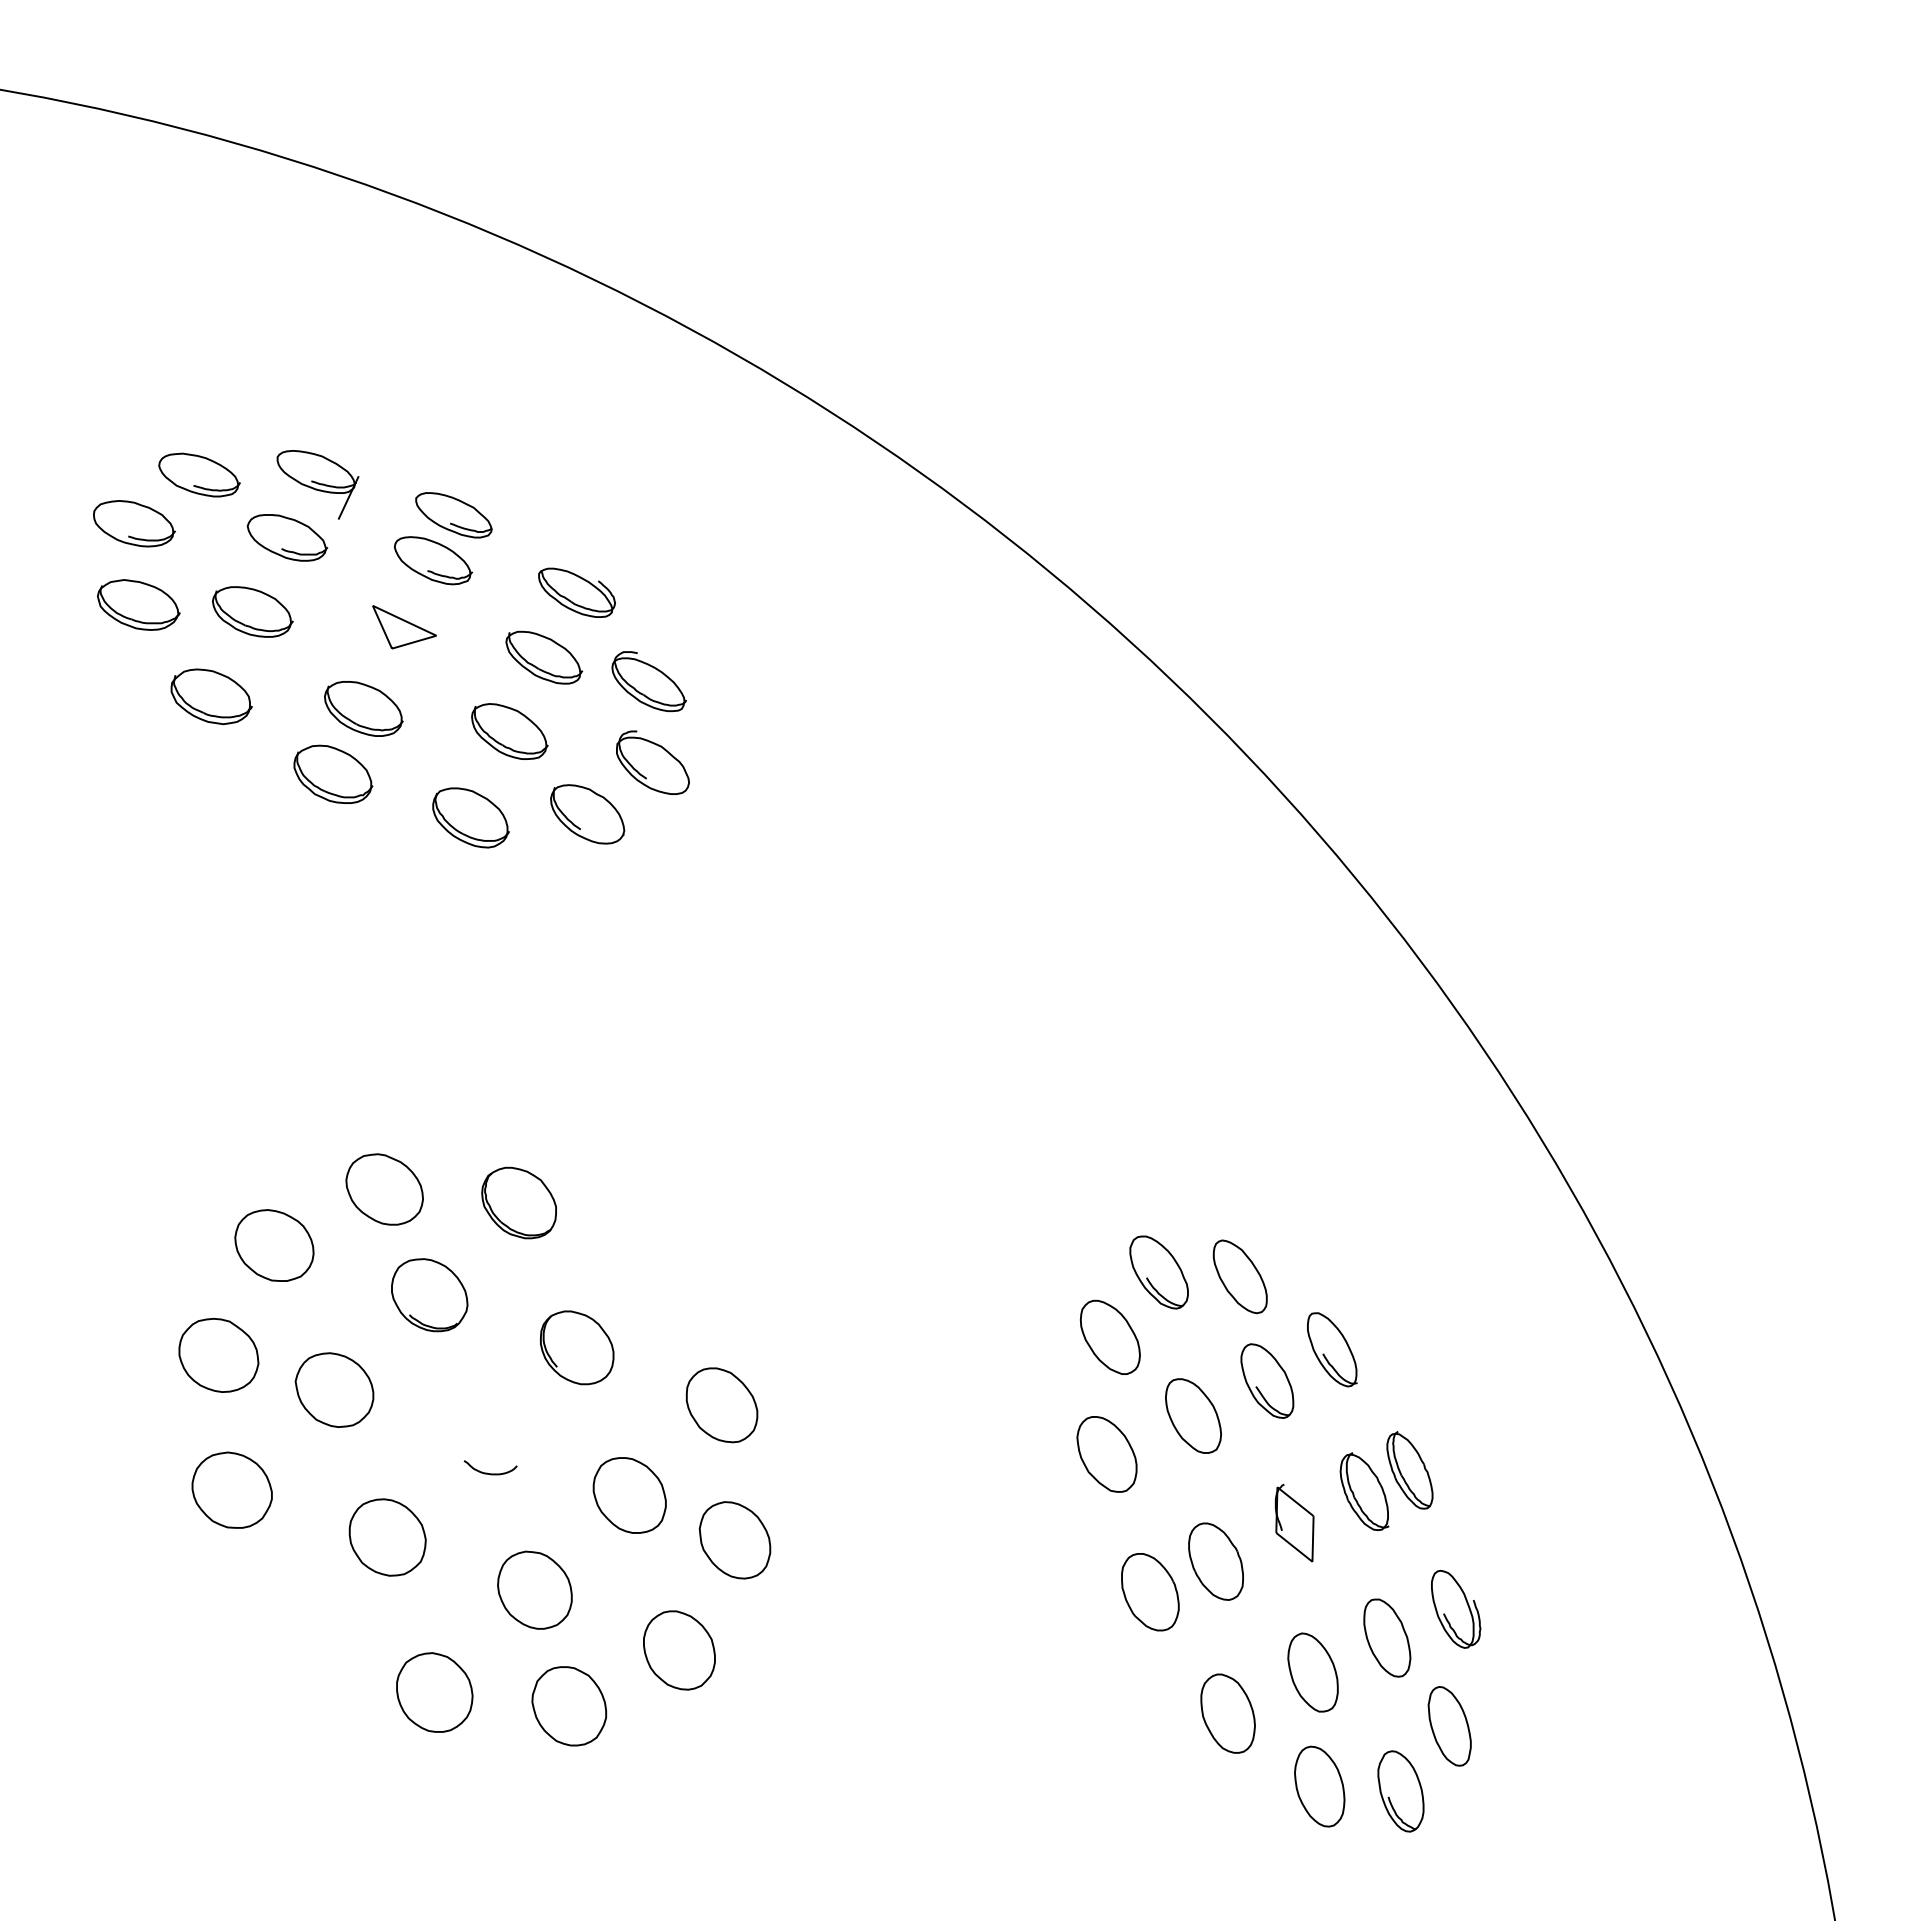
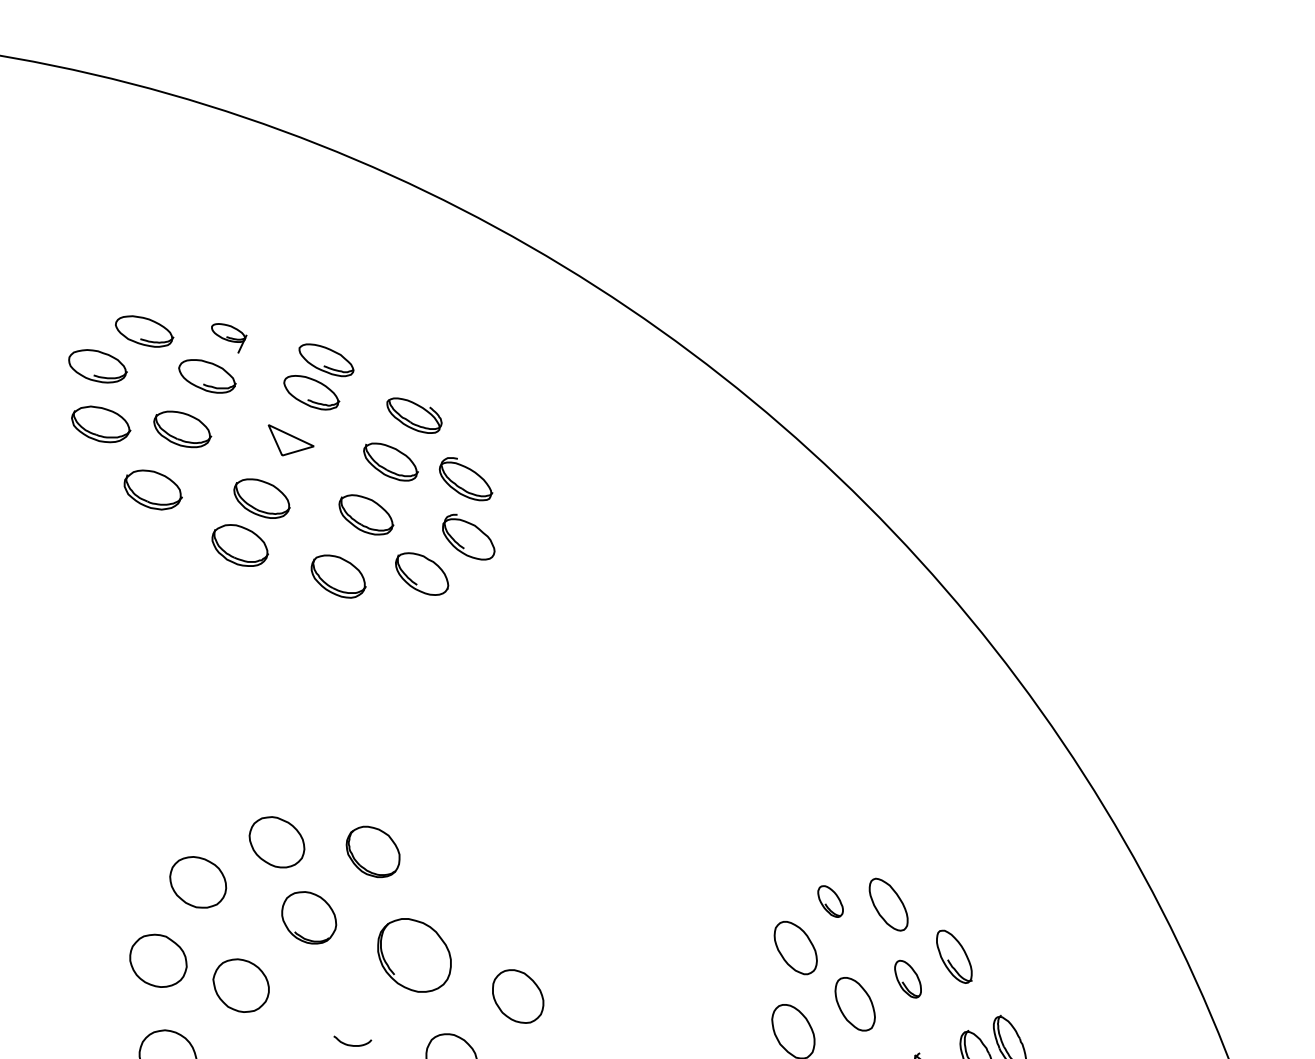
part: (317, 484) -> (228, 338), size x0.6
part: (1158, 1272) -> (830, 901), size x0.6
part: (577, 1347) -> (414, 955), size x1.4
part: (1267, 1380) -> (908, 978), size x0.7

